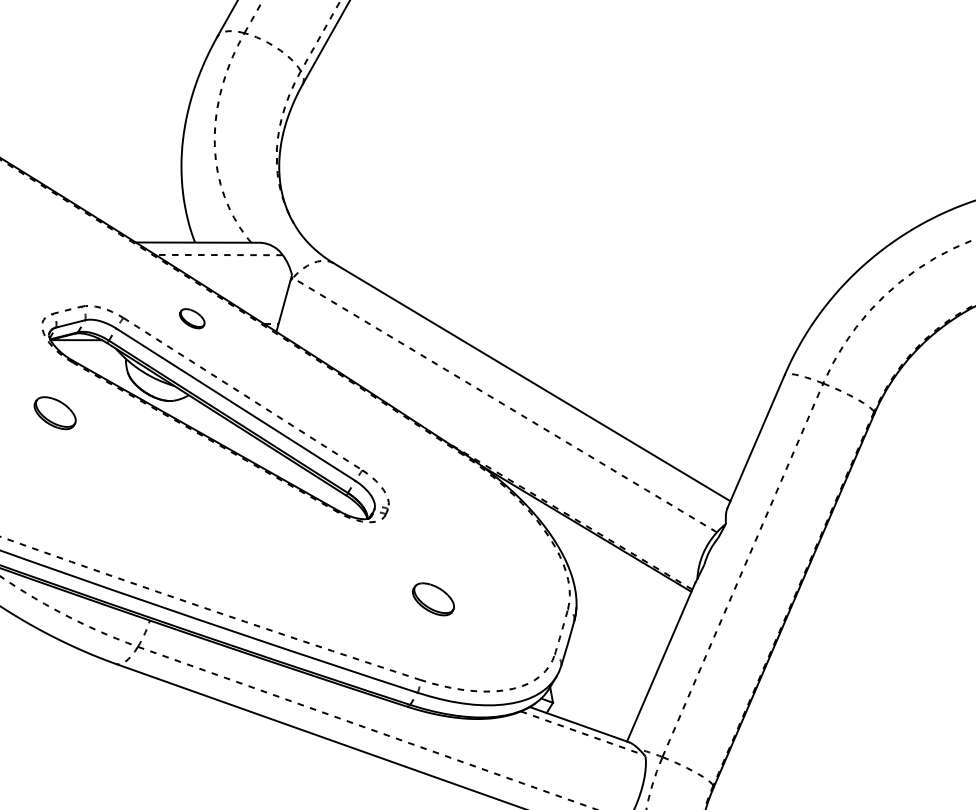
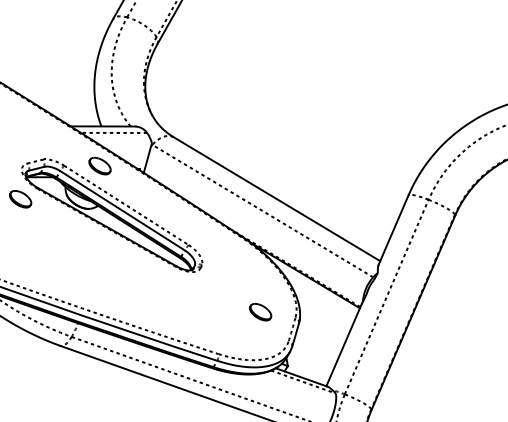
part: (191, 317) -> (99, 165), size x1.67
part: (54, 413) -> (20, 199), moved
part: (433, 599) -> (260, 312), moved

